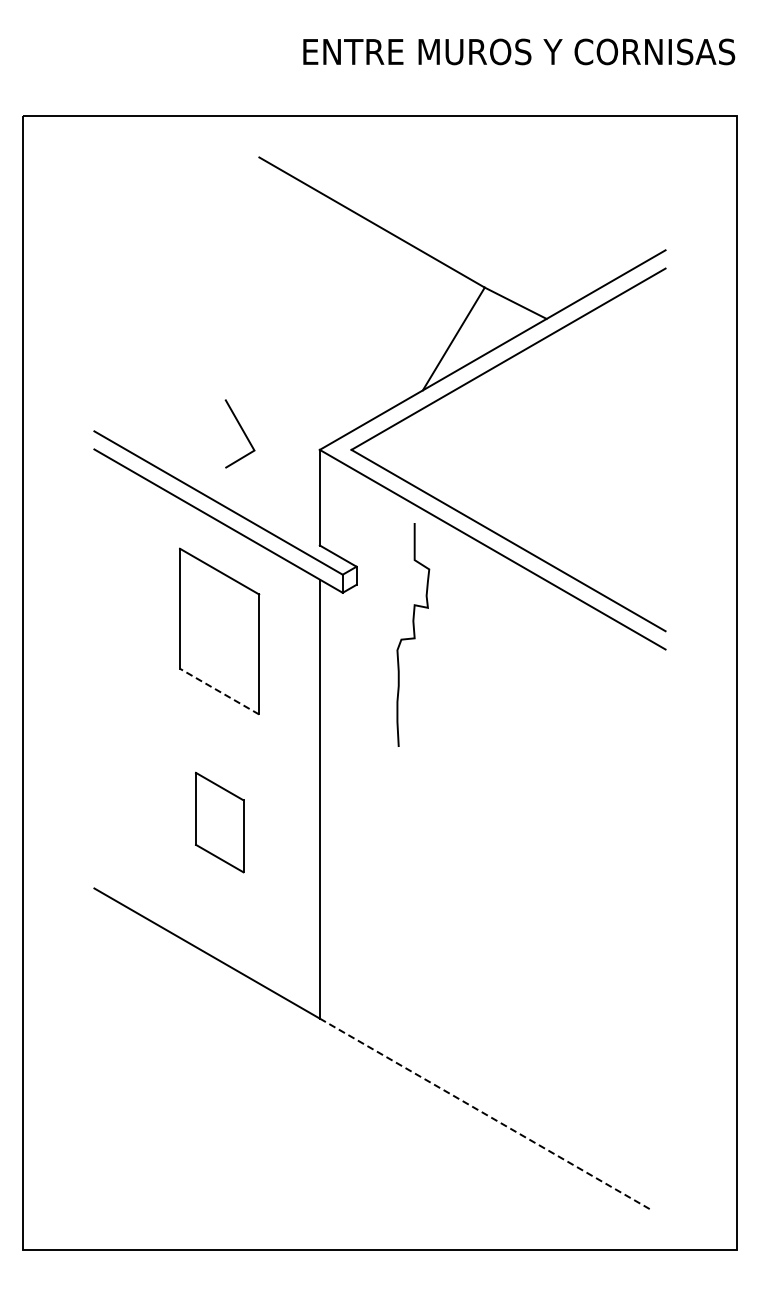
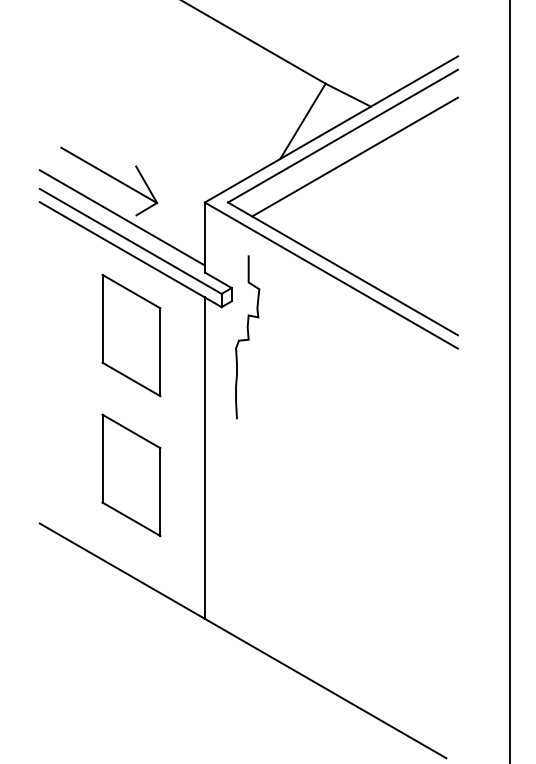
line: (524, 387) -> (354, 156), added
line: (188, 412) -> (108, 175), added
line: (206, 470) -> (121, 217), added
curve: (413, 634) -> (247, 336), moved
line: (219, 691) -> (131, 379), dashed -> solid
part: (219, 822) -> (131, 475), size x1.67
line: (484, 1113) -> (325, 688), dashed -> solid

